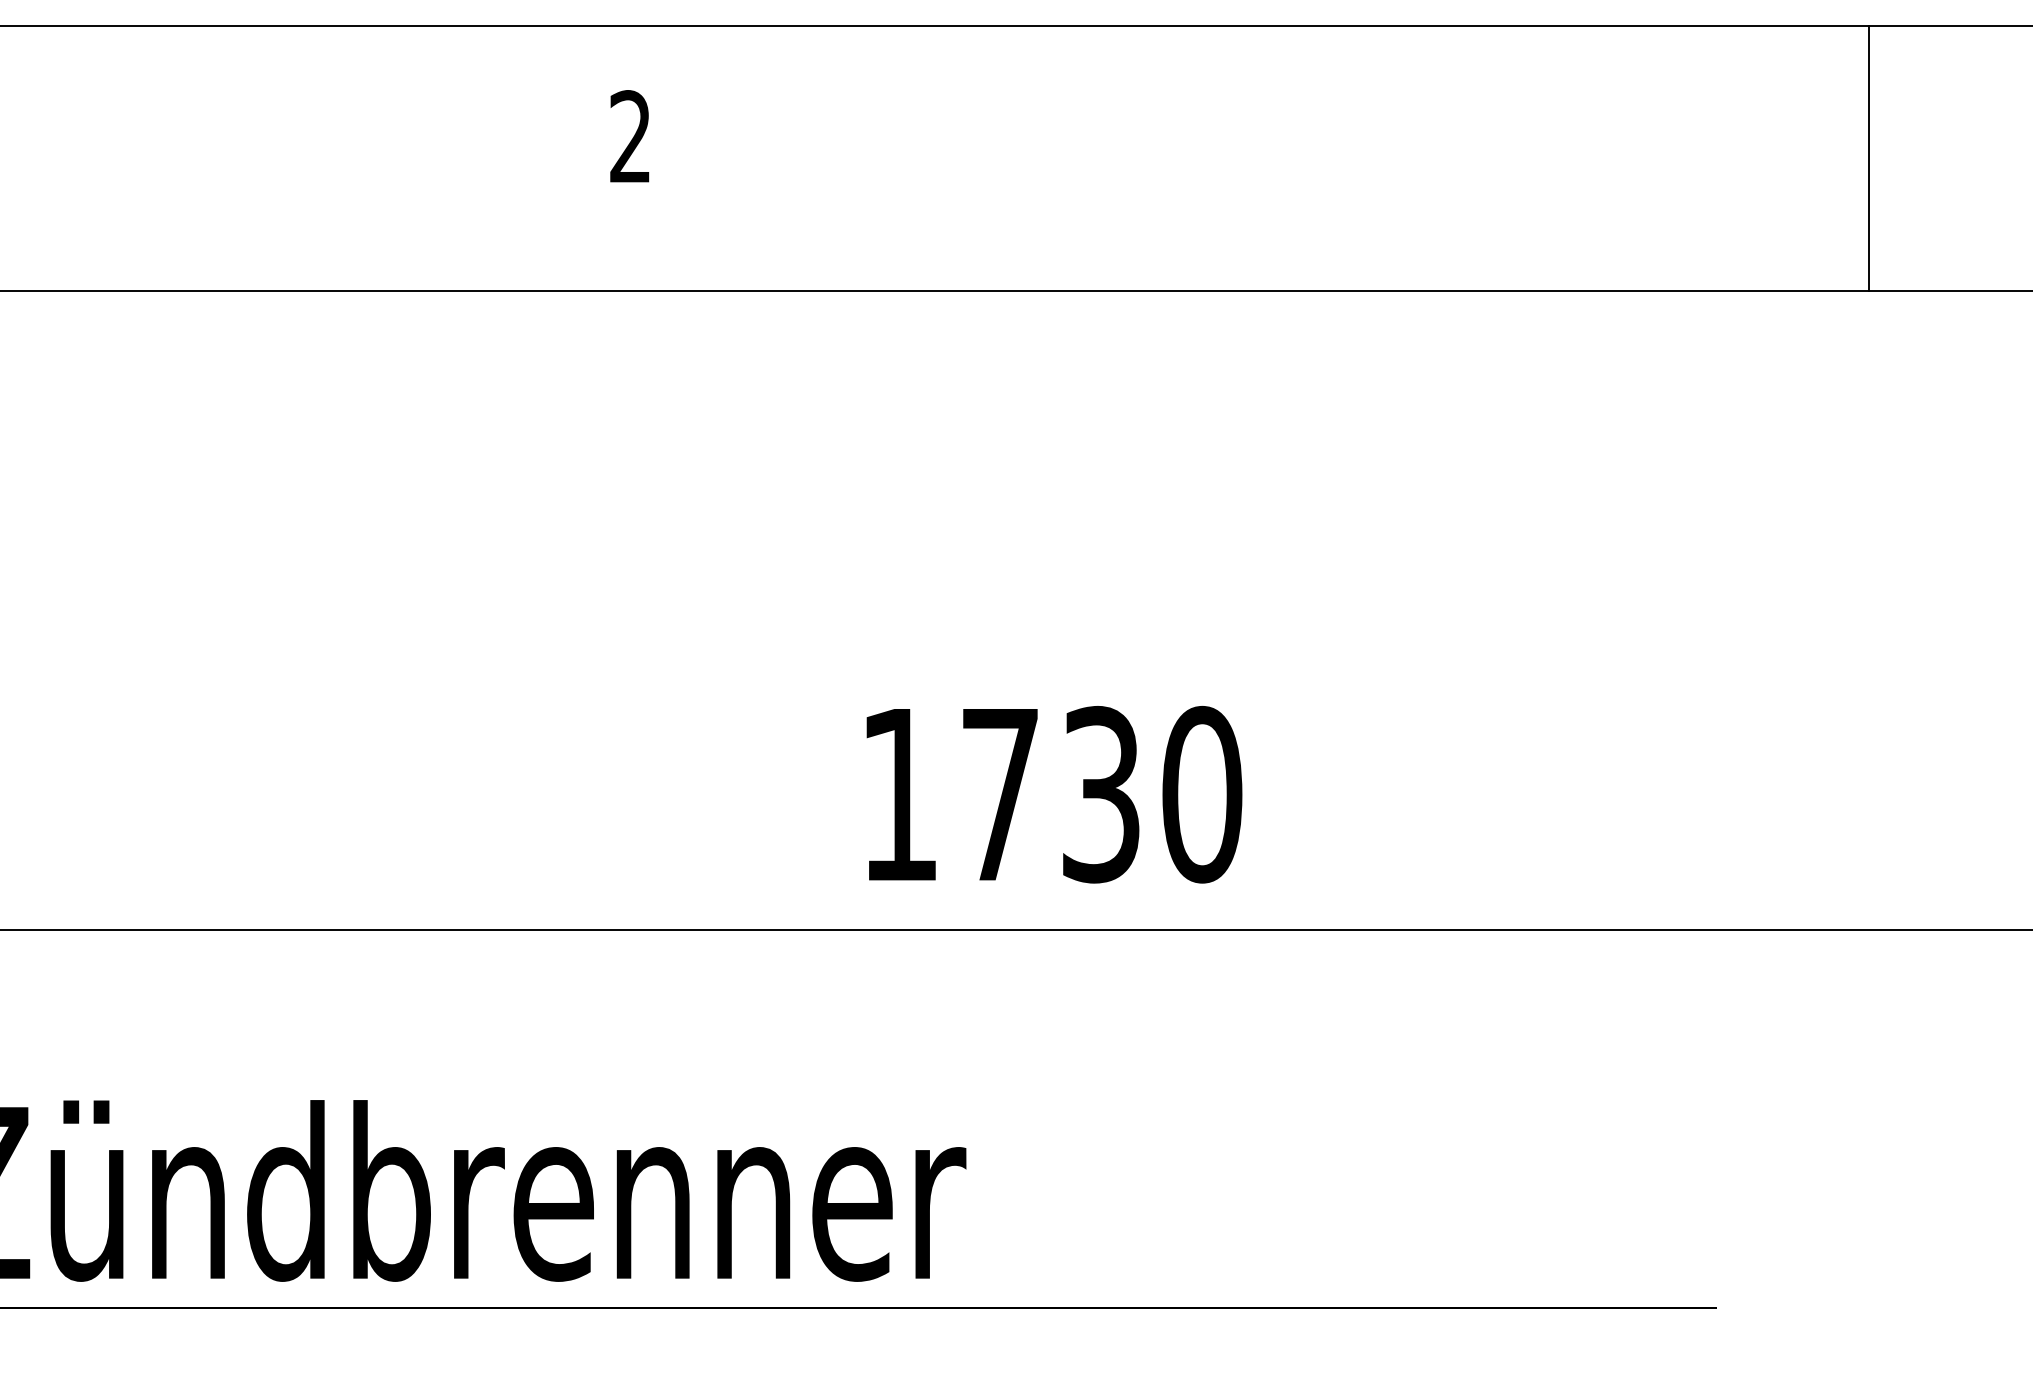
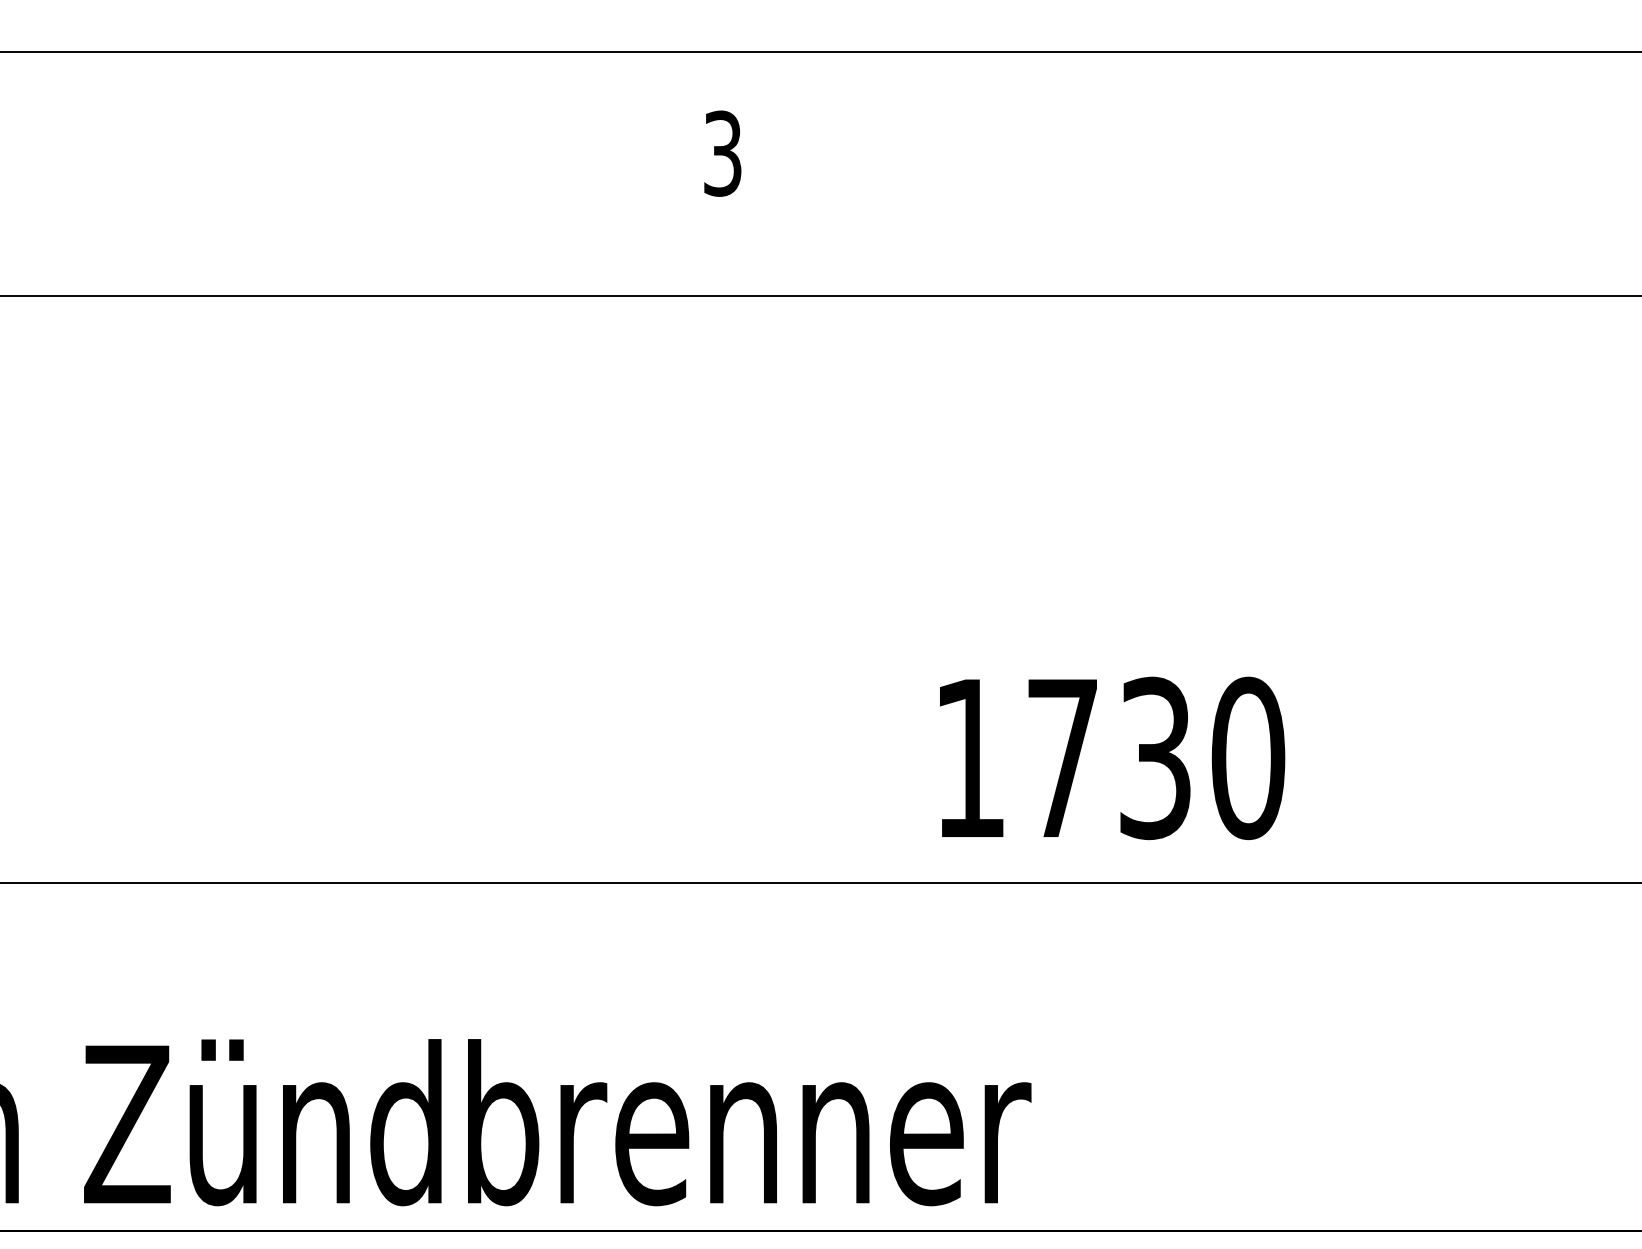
text: (630, 136) -> (722, 153), 2 -> 3

